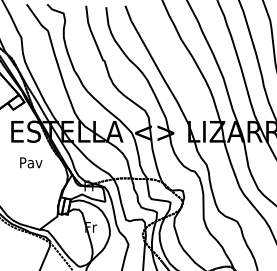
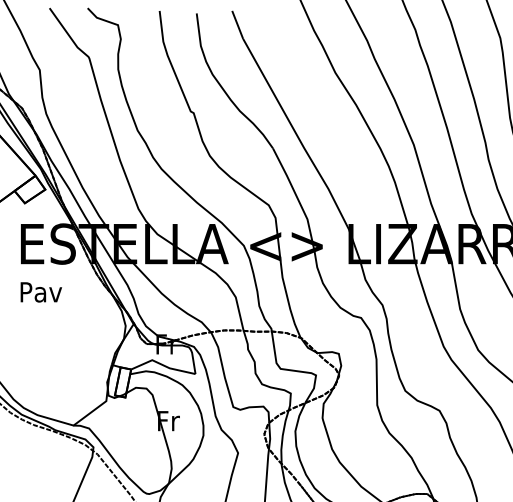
text: (31, 162) -> (41, 291), moved

